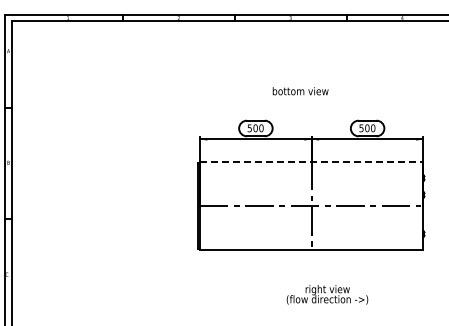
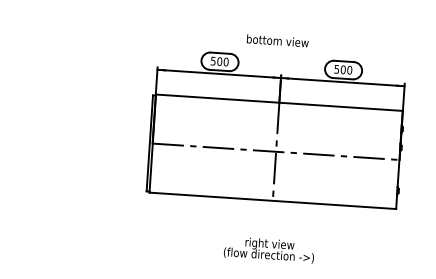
text: (300, 91) -> (277, 41), moved
line: (311, 161) -> (279, 102), dashed -> solid
text: (327, 294) -> (269, 249), moved

